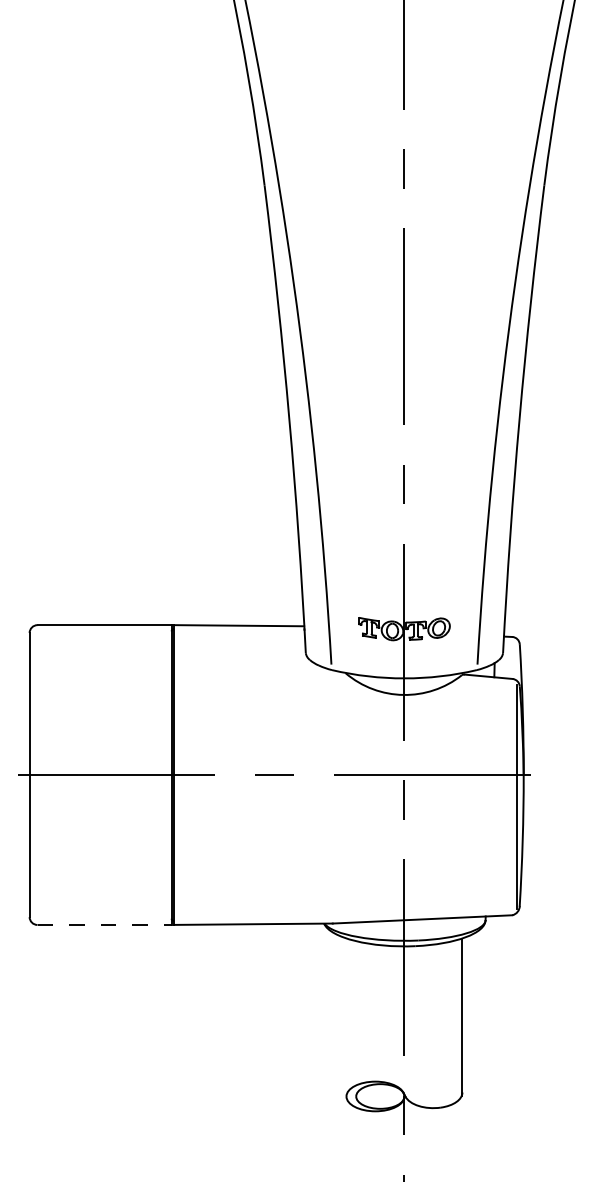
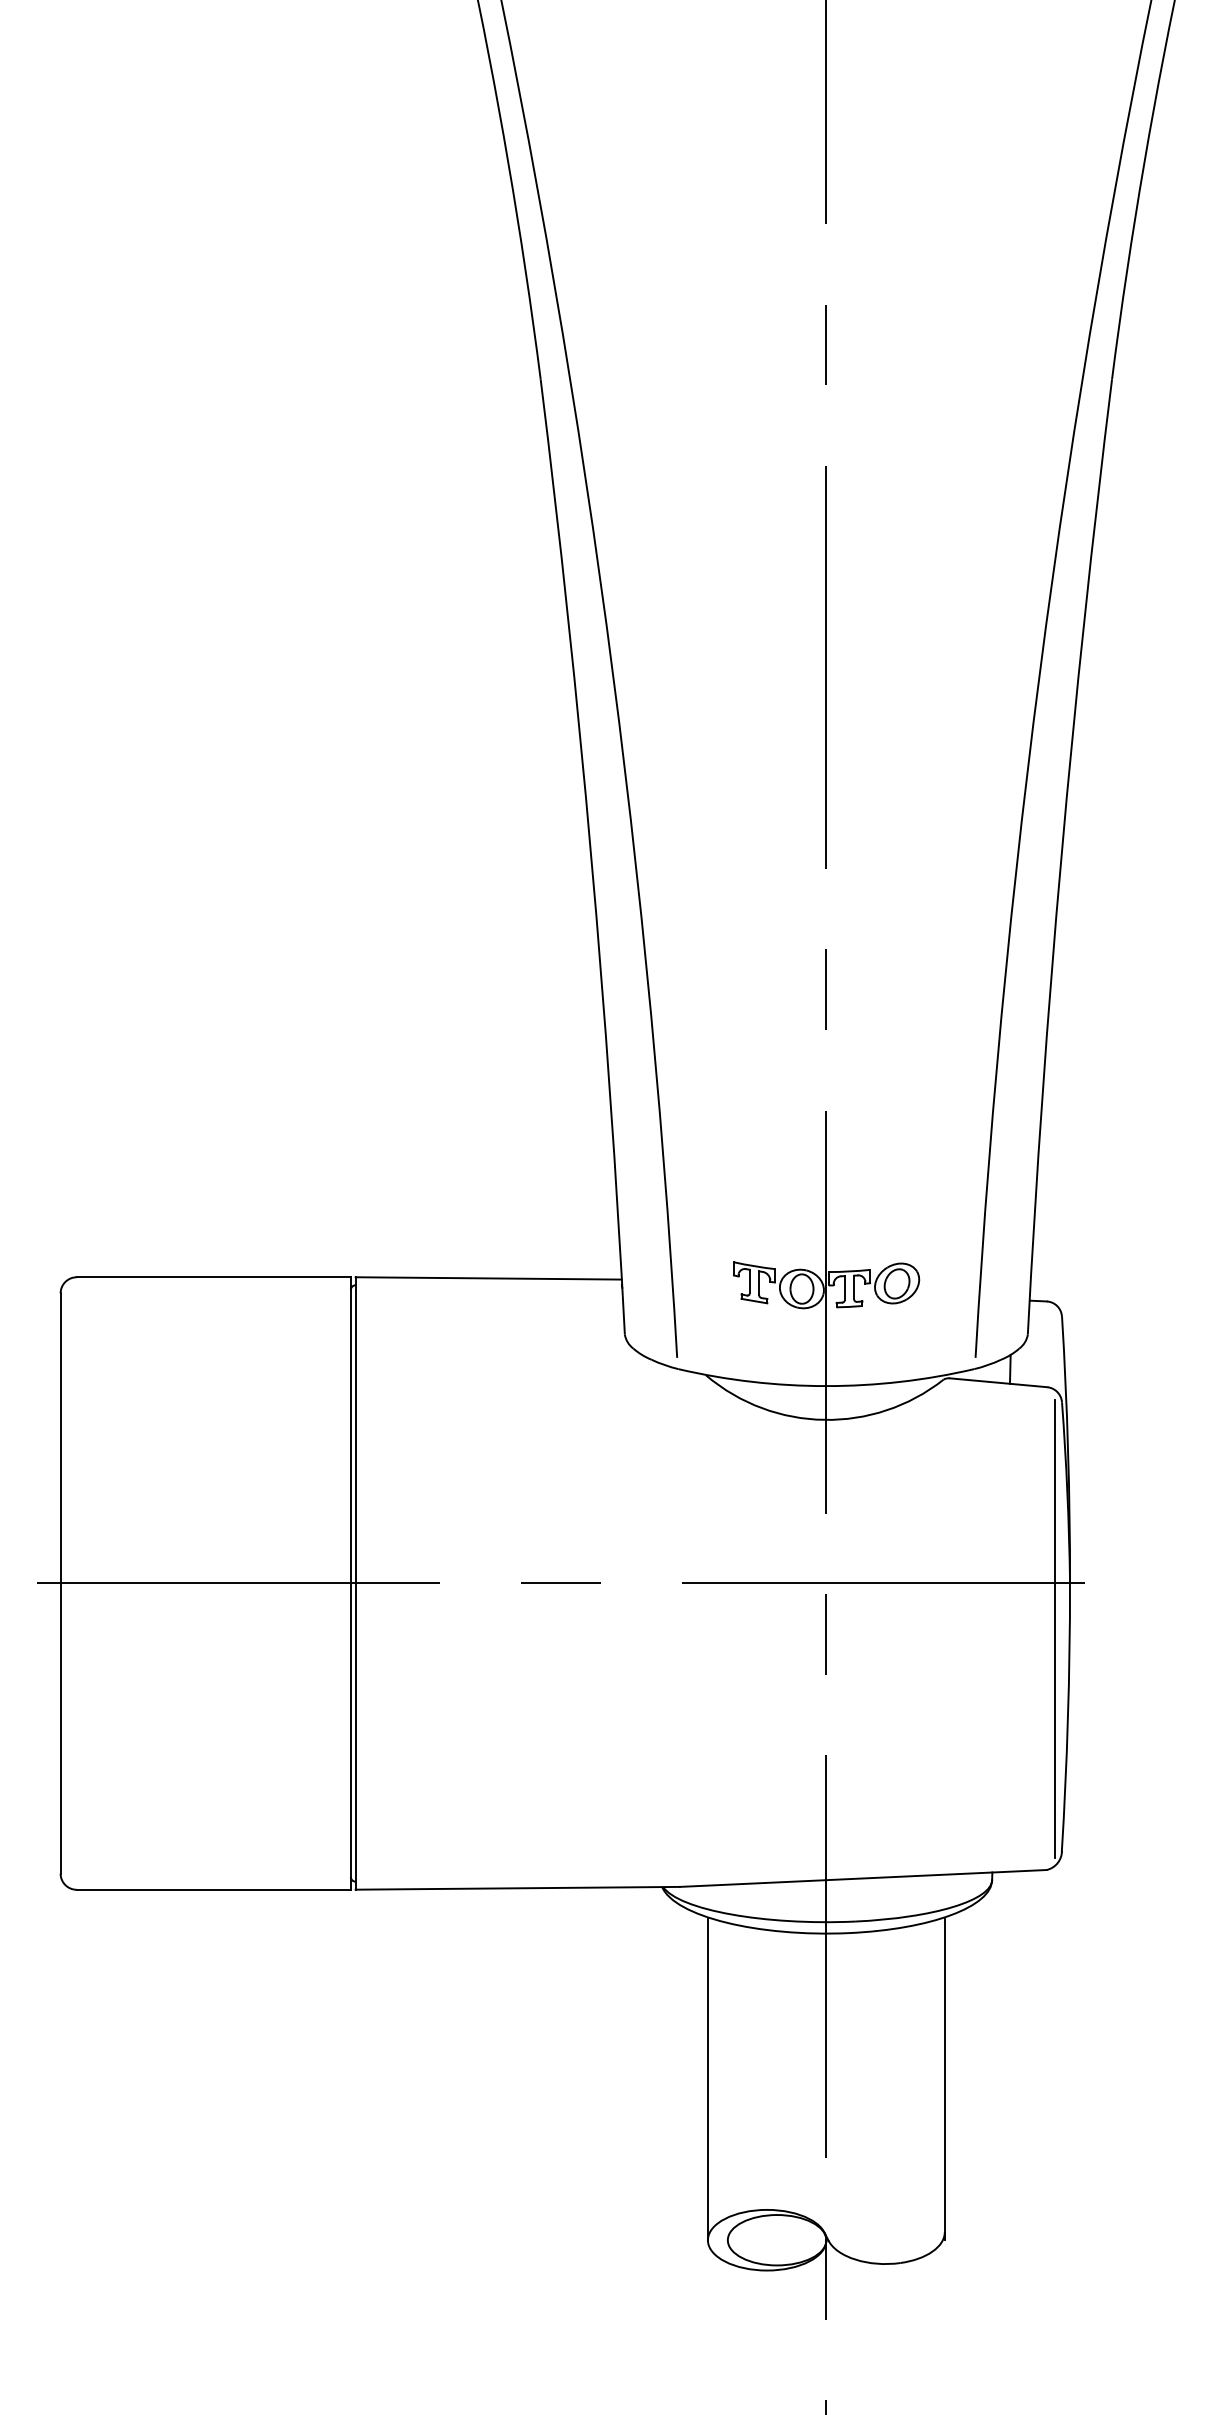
line: (105, 924) -> (215, 1888), dashed -> solid
line: (346, 1017) -> (707, 2078), added

